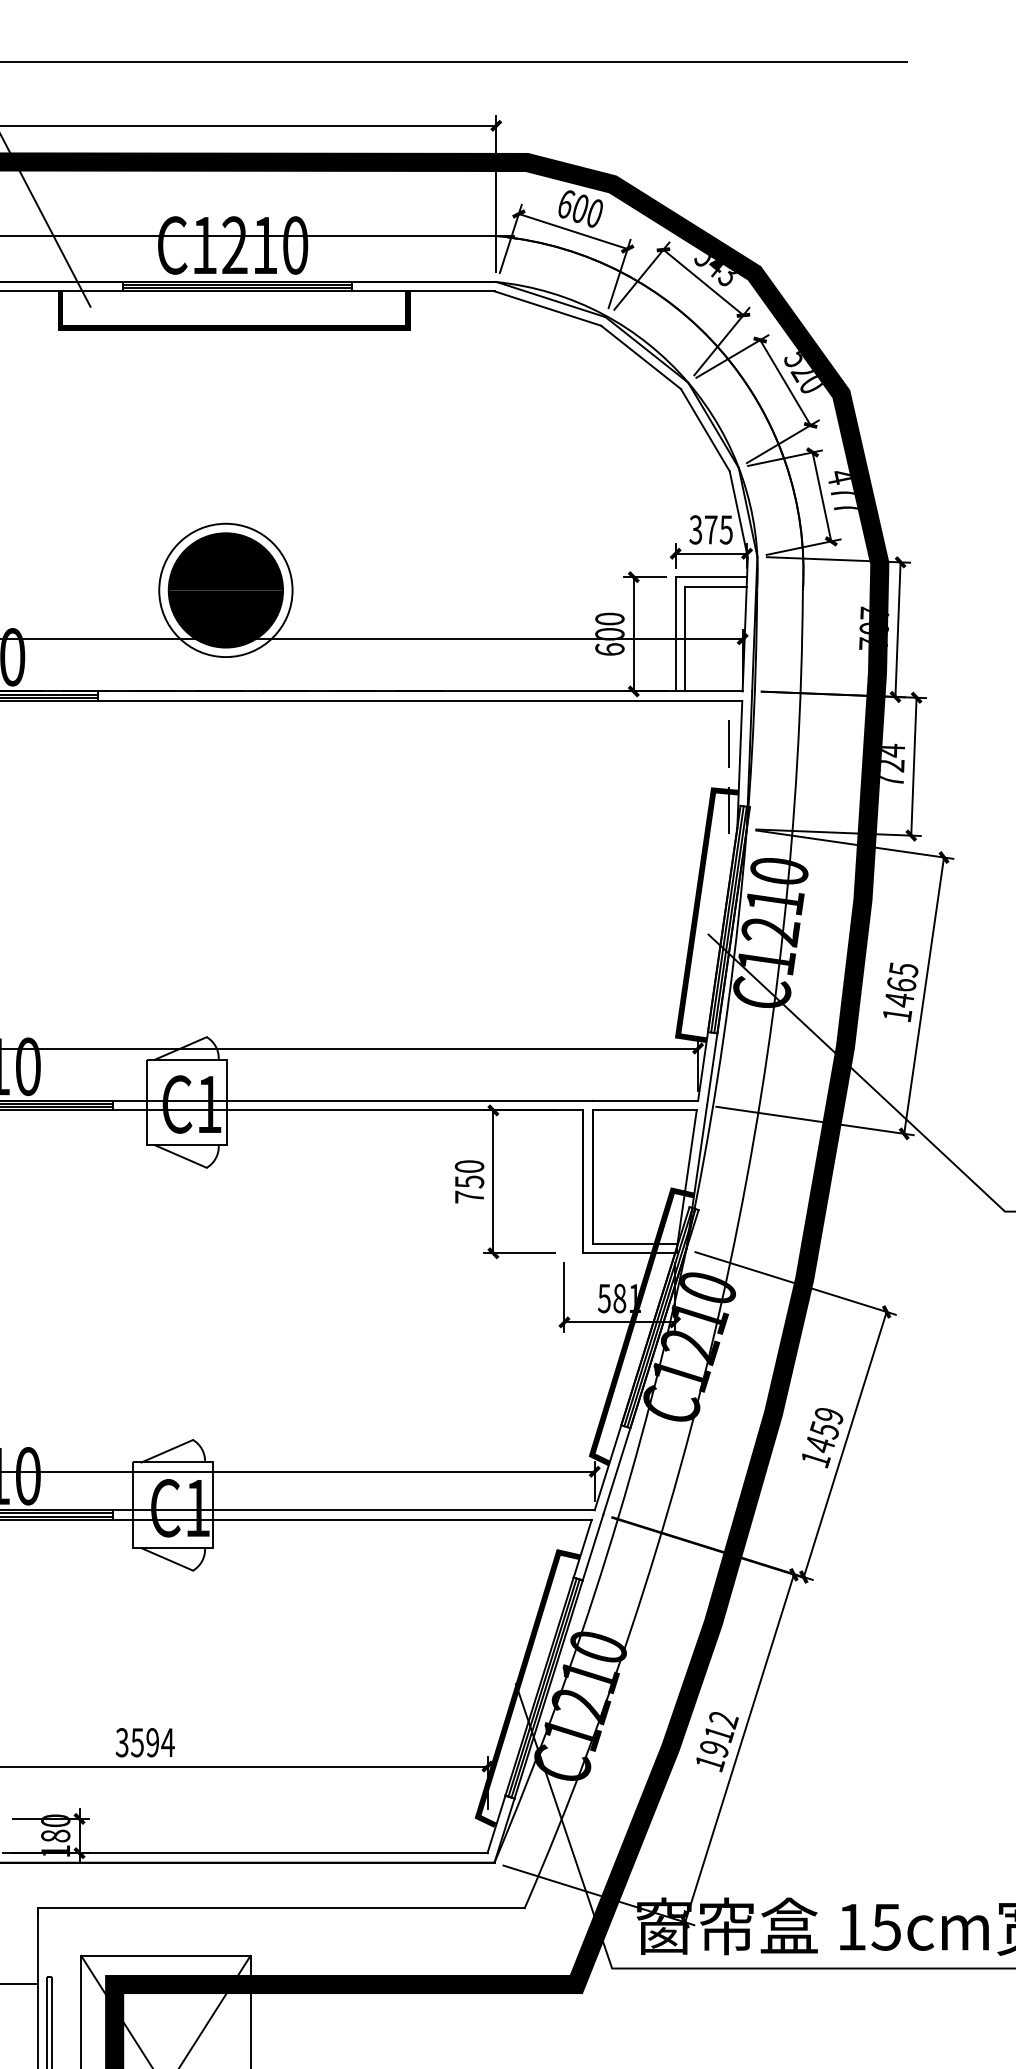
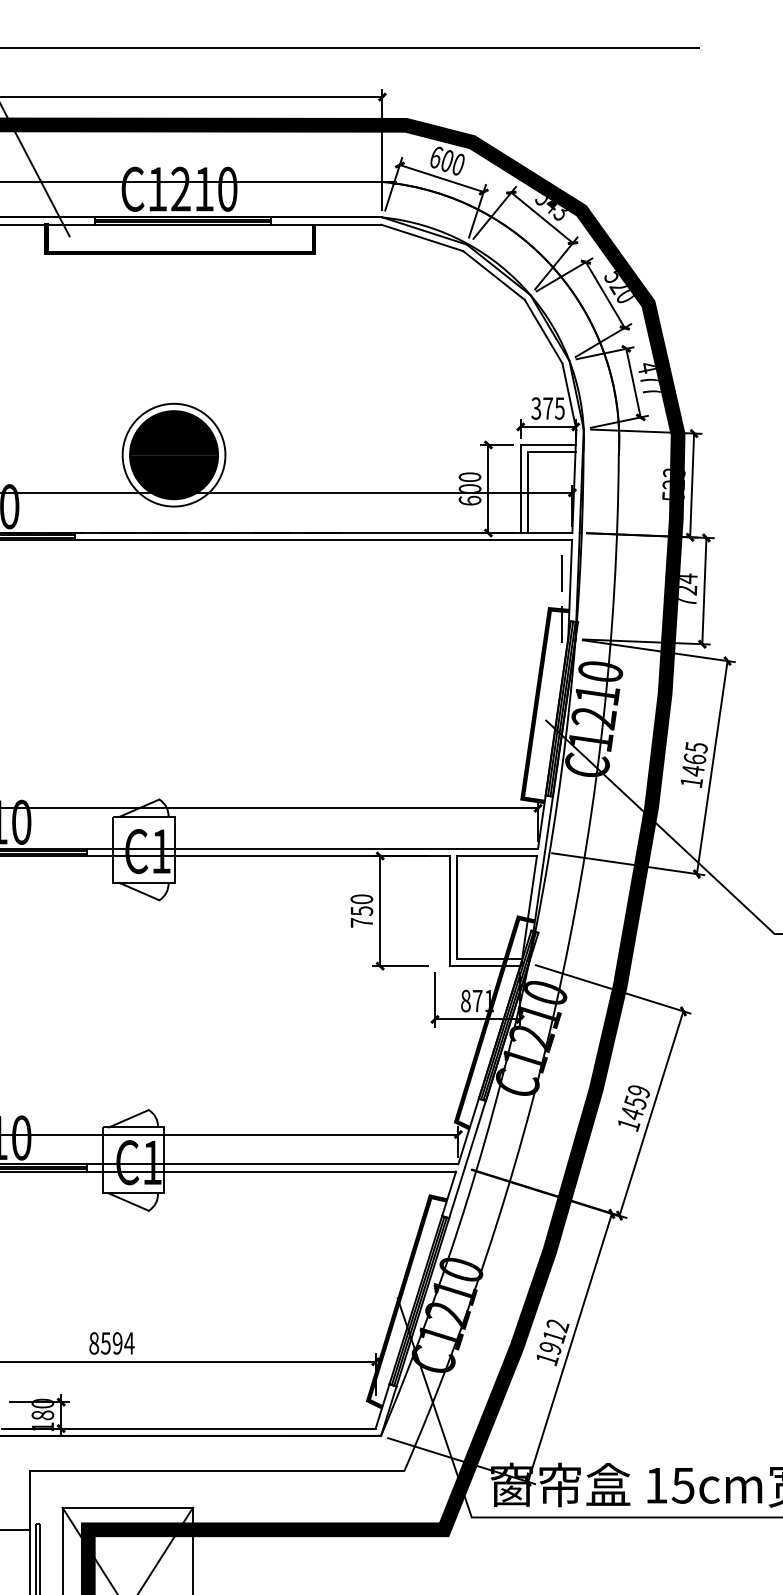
text: (873, 627) -> (673, 483), 707 -> 523
text: (611, 1297) -> (471, 1000), 581 -> 871
text: (122, 1742) -> (94, 1343), 3594 -> 8594

